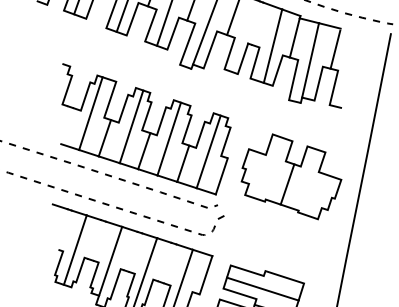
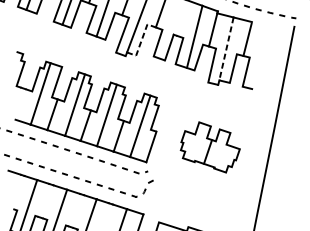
line: (210, 49) -> (141, 39), solid -> dashed
line: (310, 60) -> (226, 49), solid -> dashed
part: (291, 176) -> (210, 147), size x0.7

